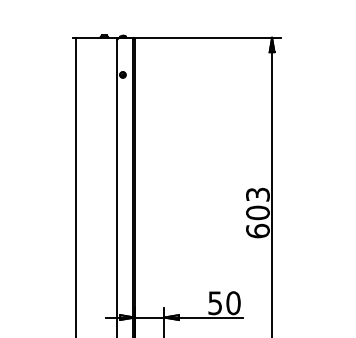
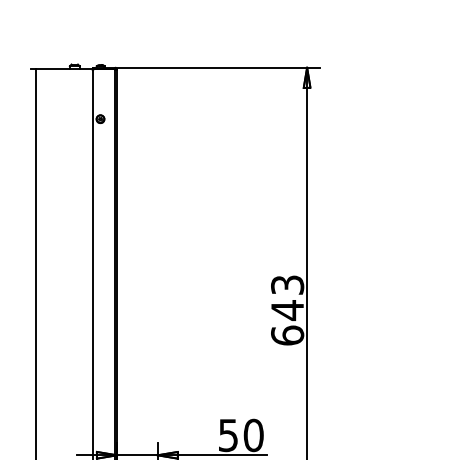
text: (257, 212) -> (286, 309), 603 -> 643

